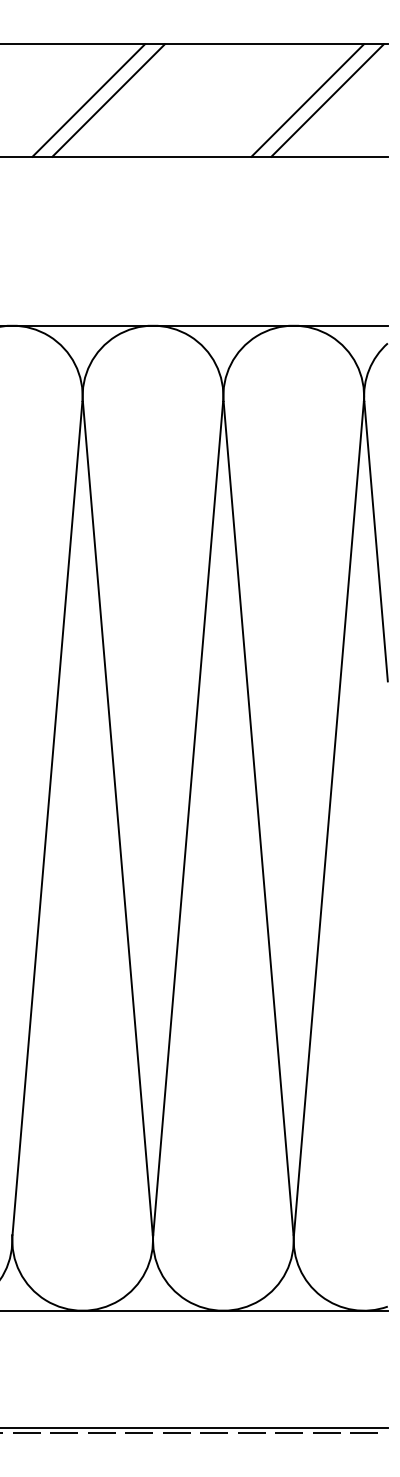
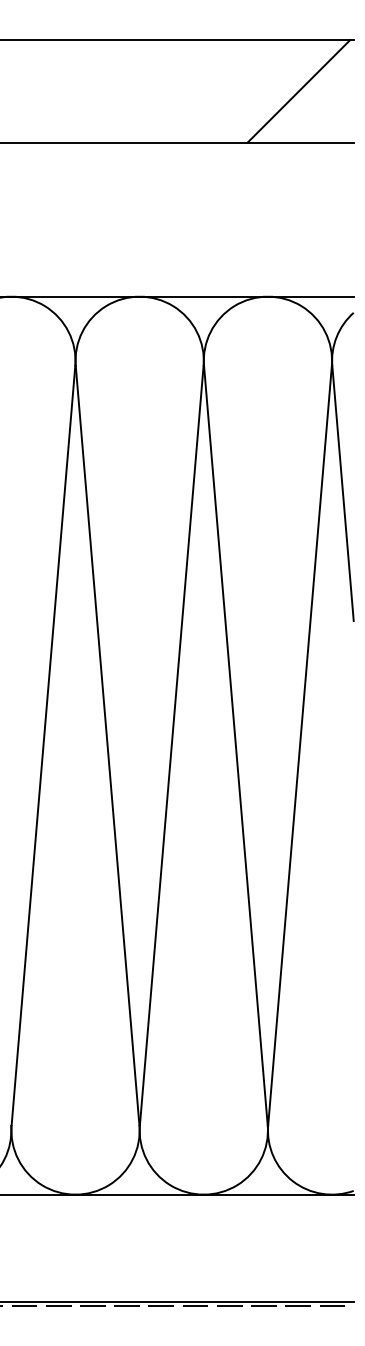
line: (88, 100) -> (80, 91), removed
line: (108, 100) -> (99, 91), removed
line: (307, 100) -> (280, 91), removed

